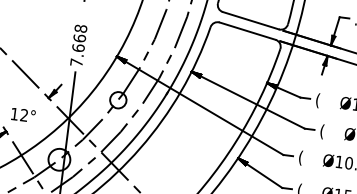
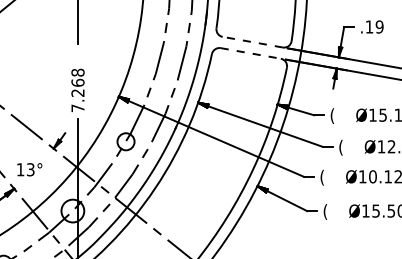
line: (250, 20) -> (252, 42), solid -> dashed
line: (247, 31) -> (250, 53), solid -> dashed
text: (78, 47) -> (77, 92), 7.668 -> 7.268
text: (24, 115) -> (30, 169), 12° -> 13°

